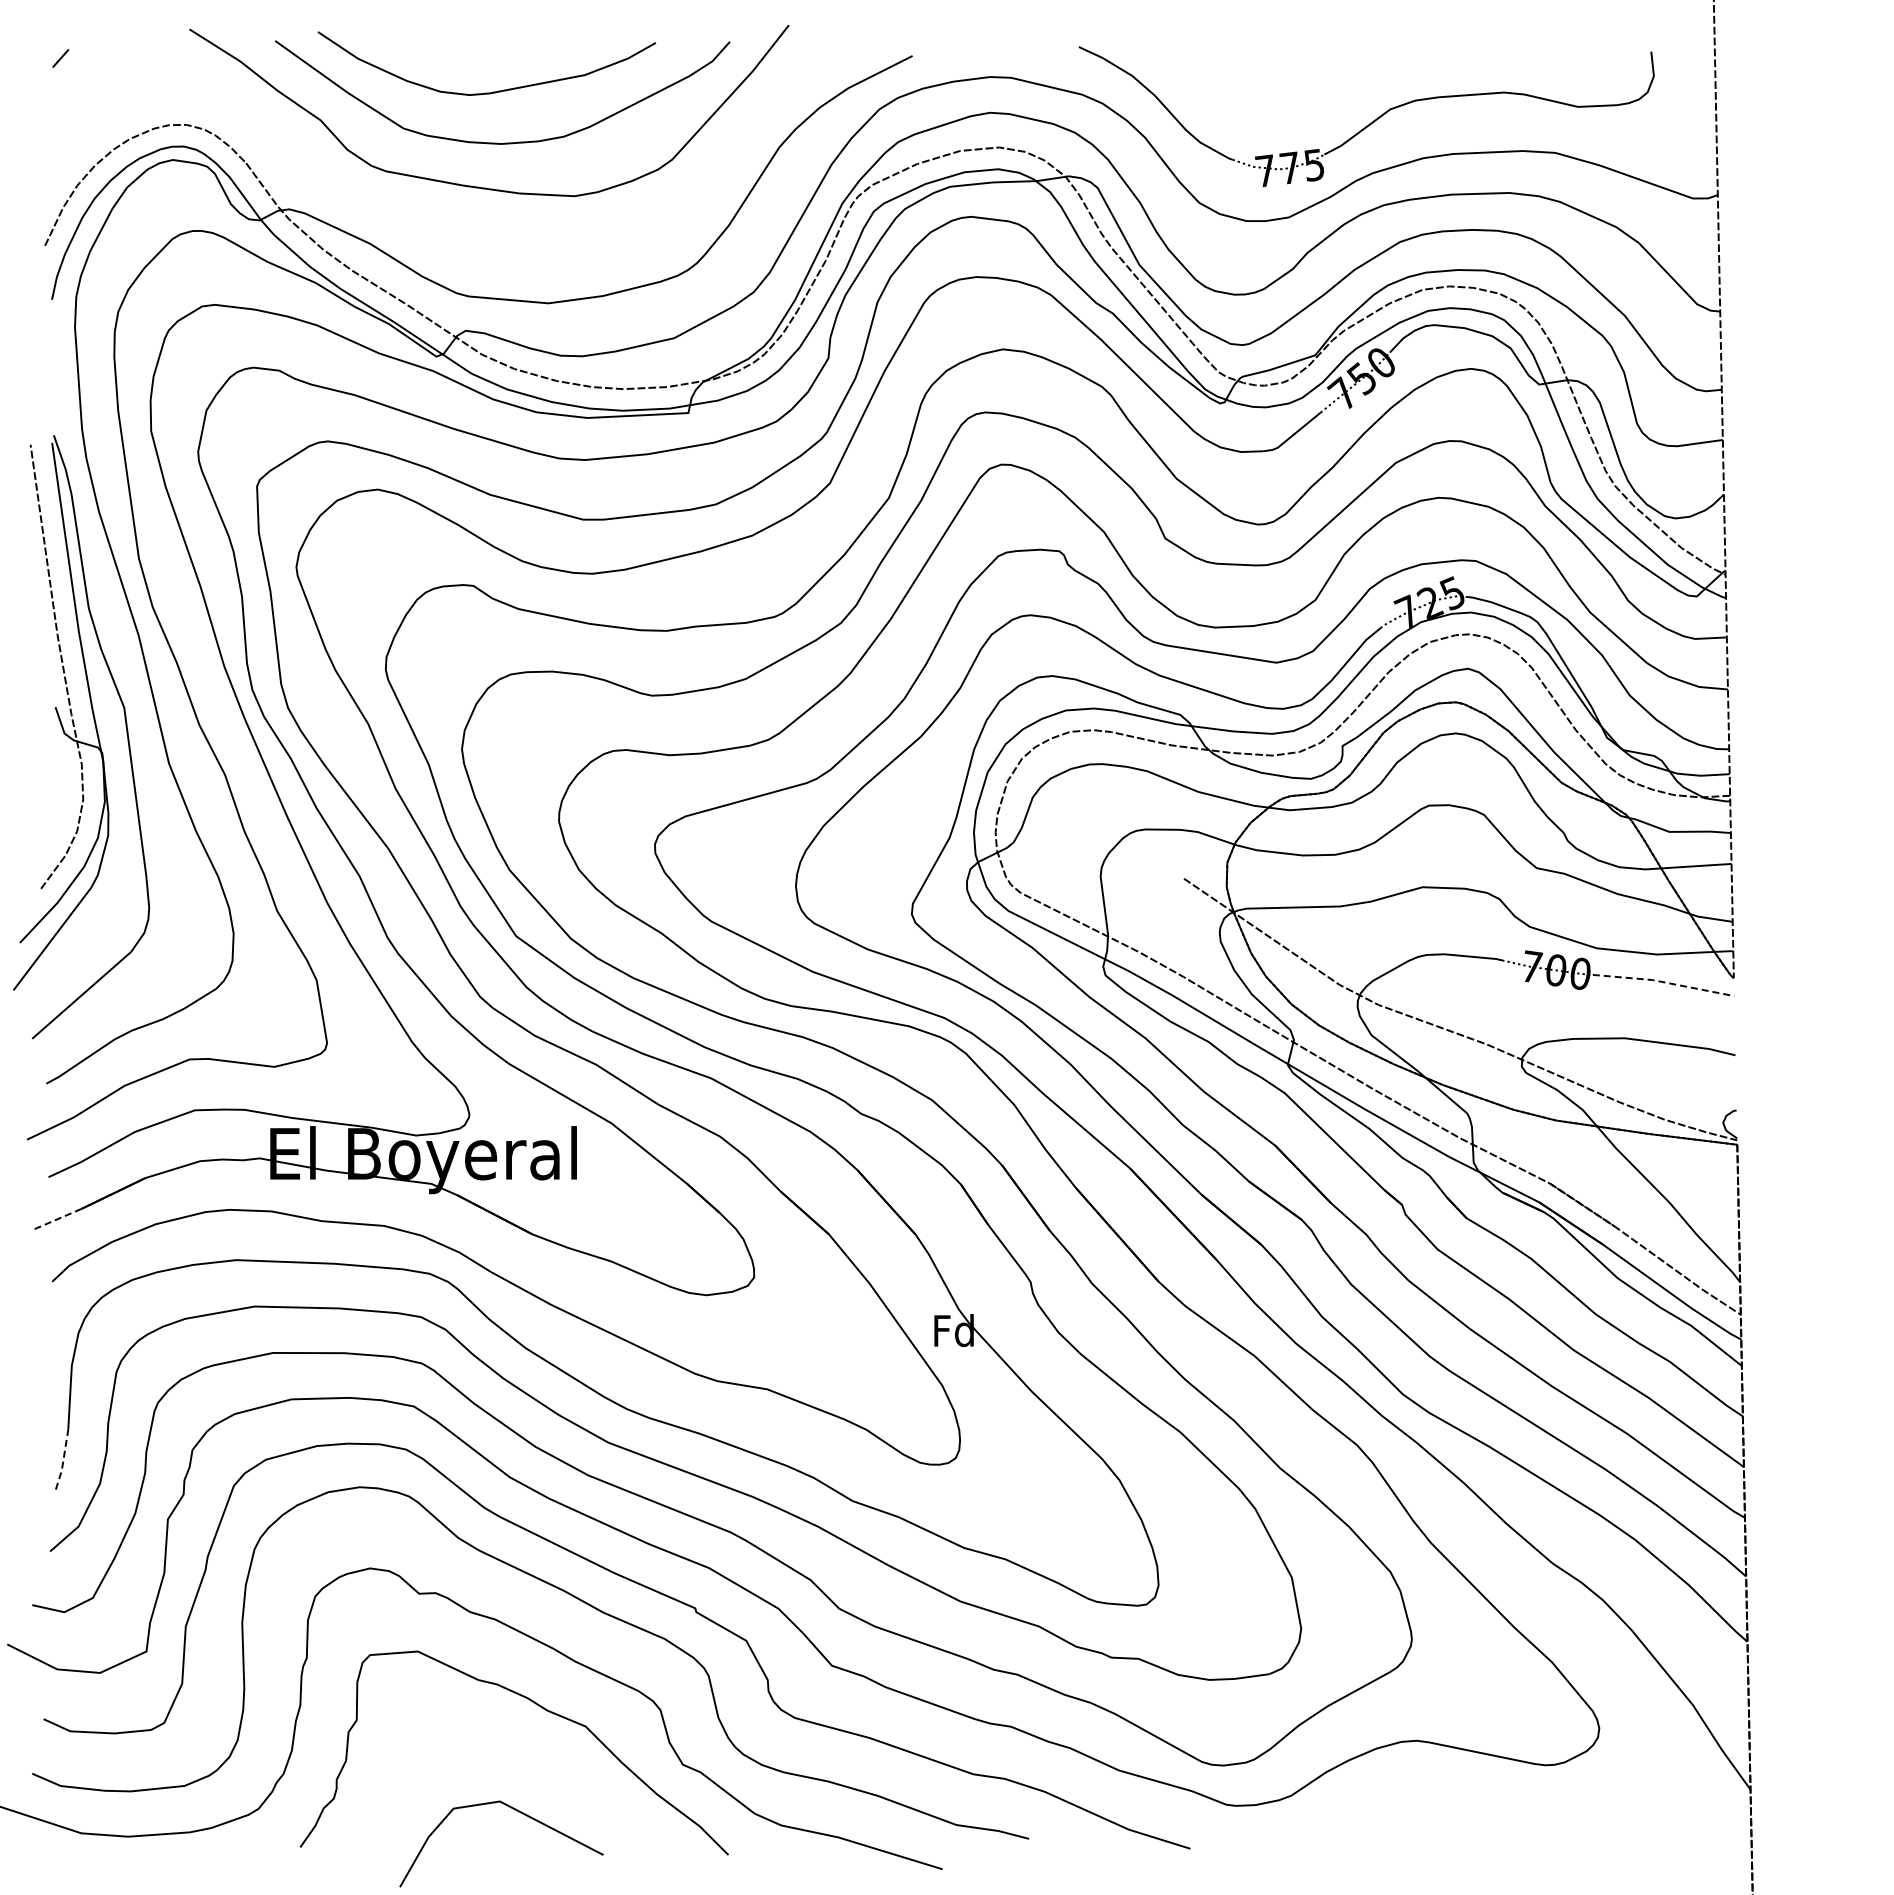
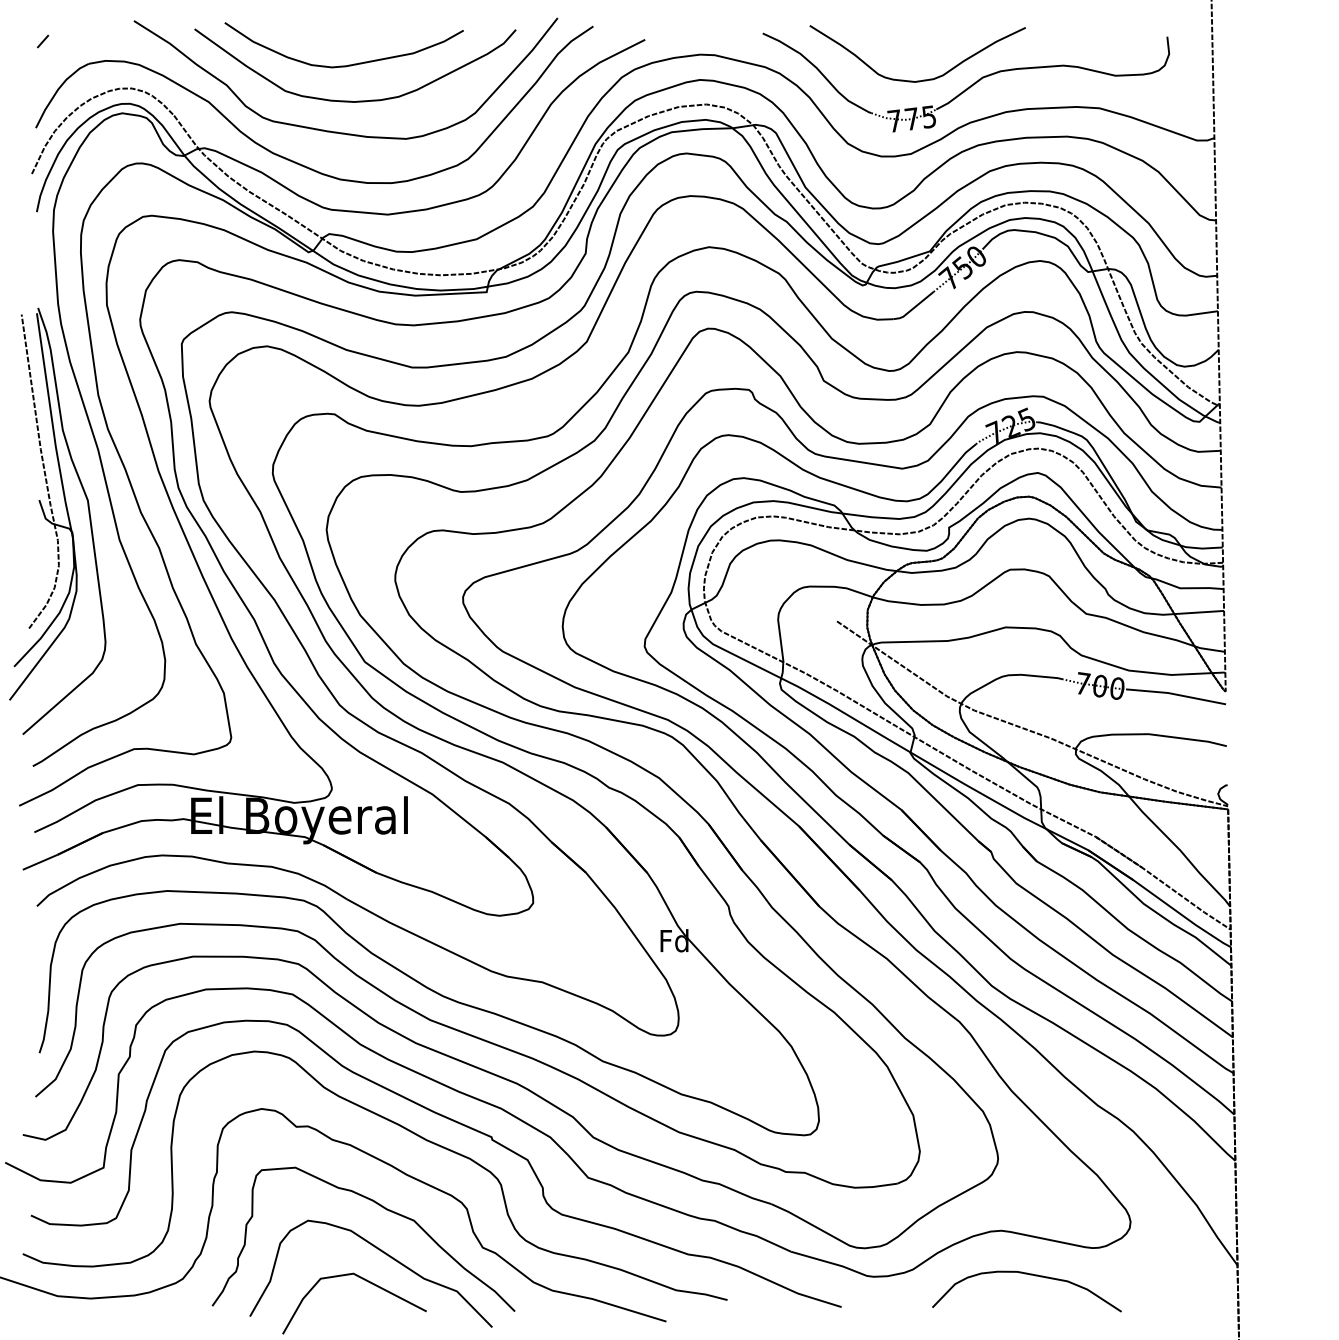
curve: (1300, 113) -> (919, 80), added
part: (408, 224) -> (288, 158), added
line: (1664, 982) -> (1176, 694), dashed -> solid
line: (56, 1219) -> (40, 862), dashed -> solid
line: (63, 1460) -> (44, 1032), dashed -> solid
curve: (542, 1772) -> (383, 1253), added
curve: (1456, 1803) -> (1029, 1275), added

